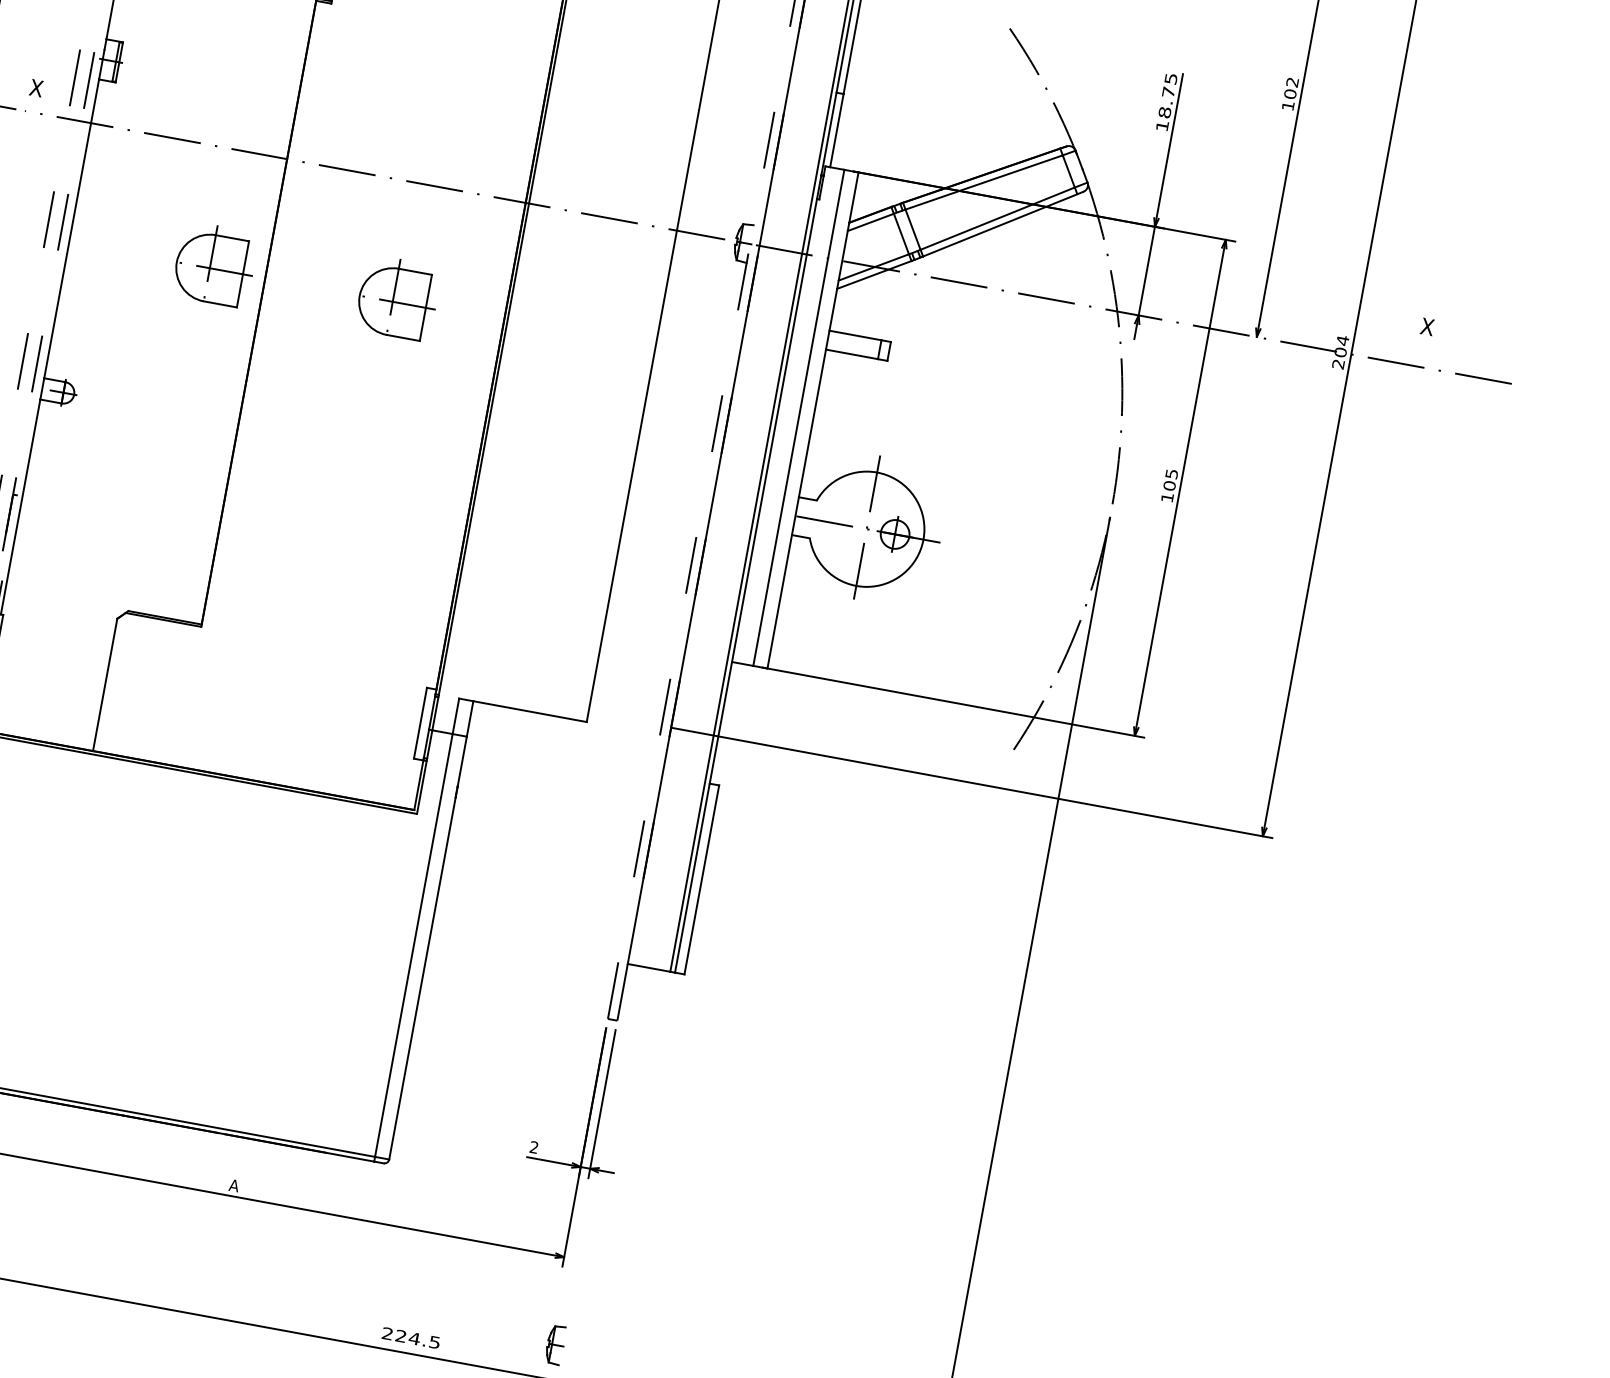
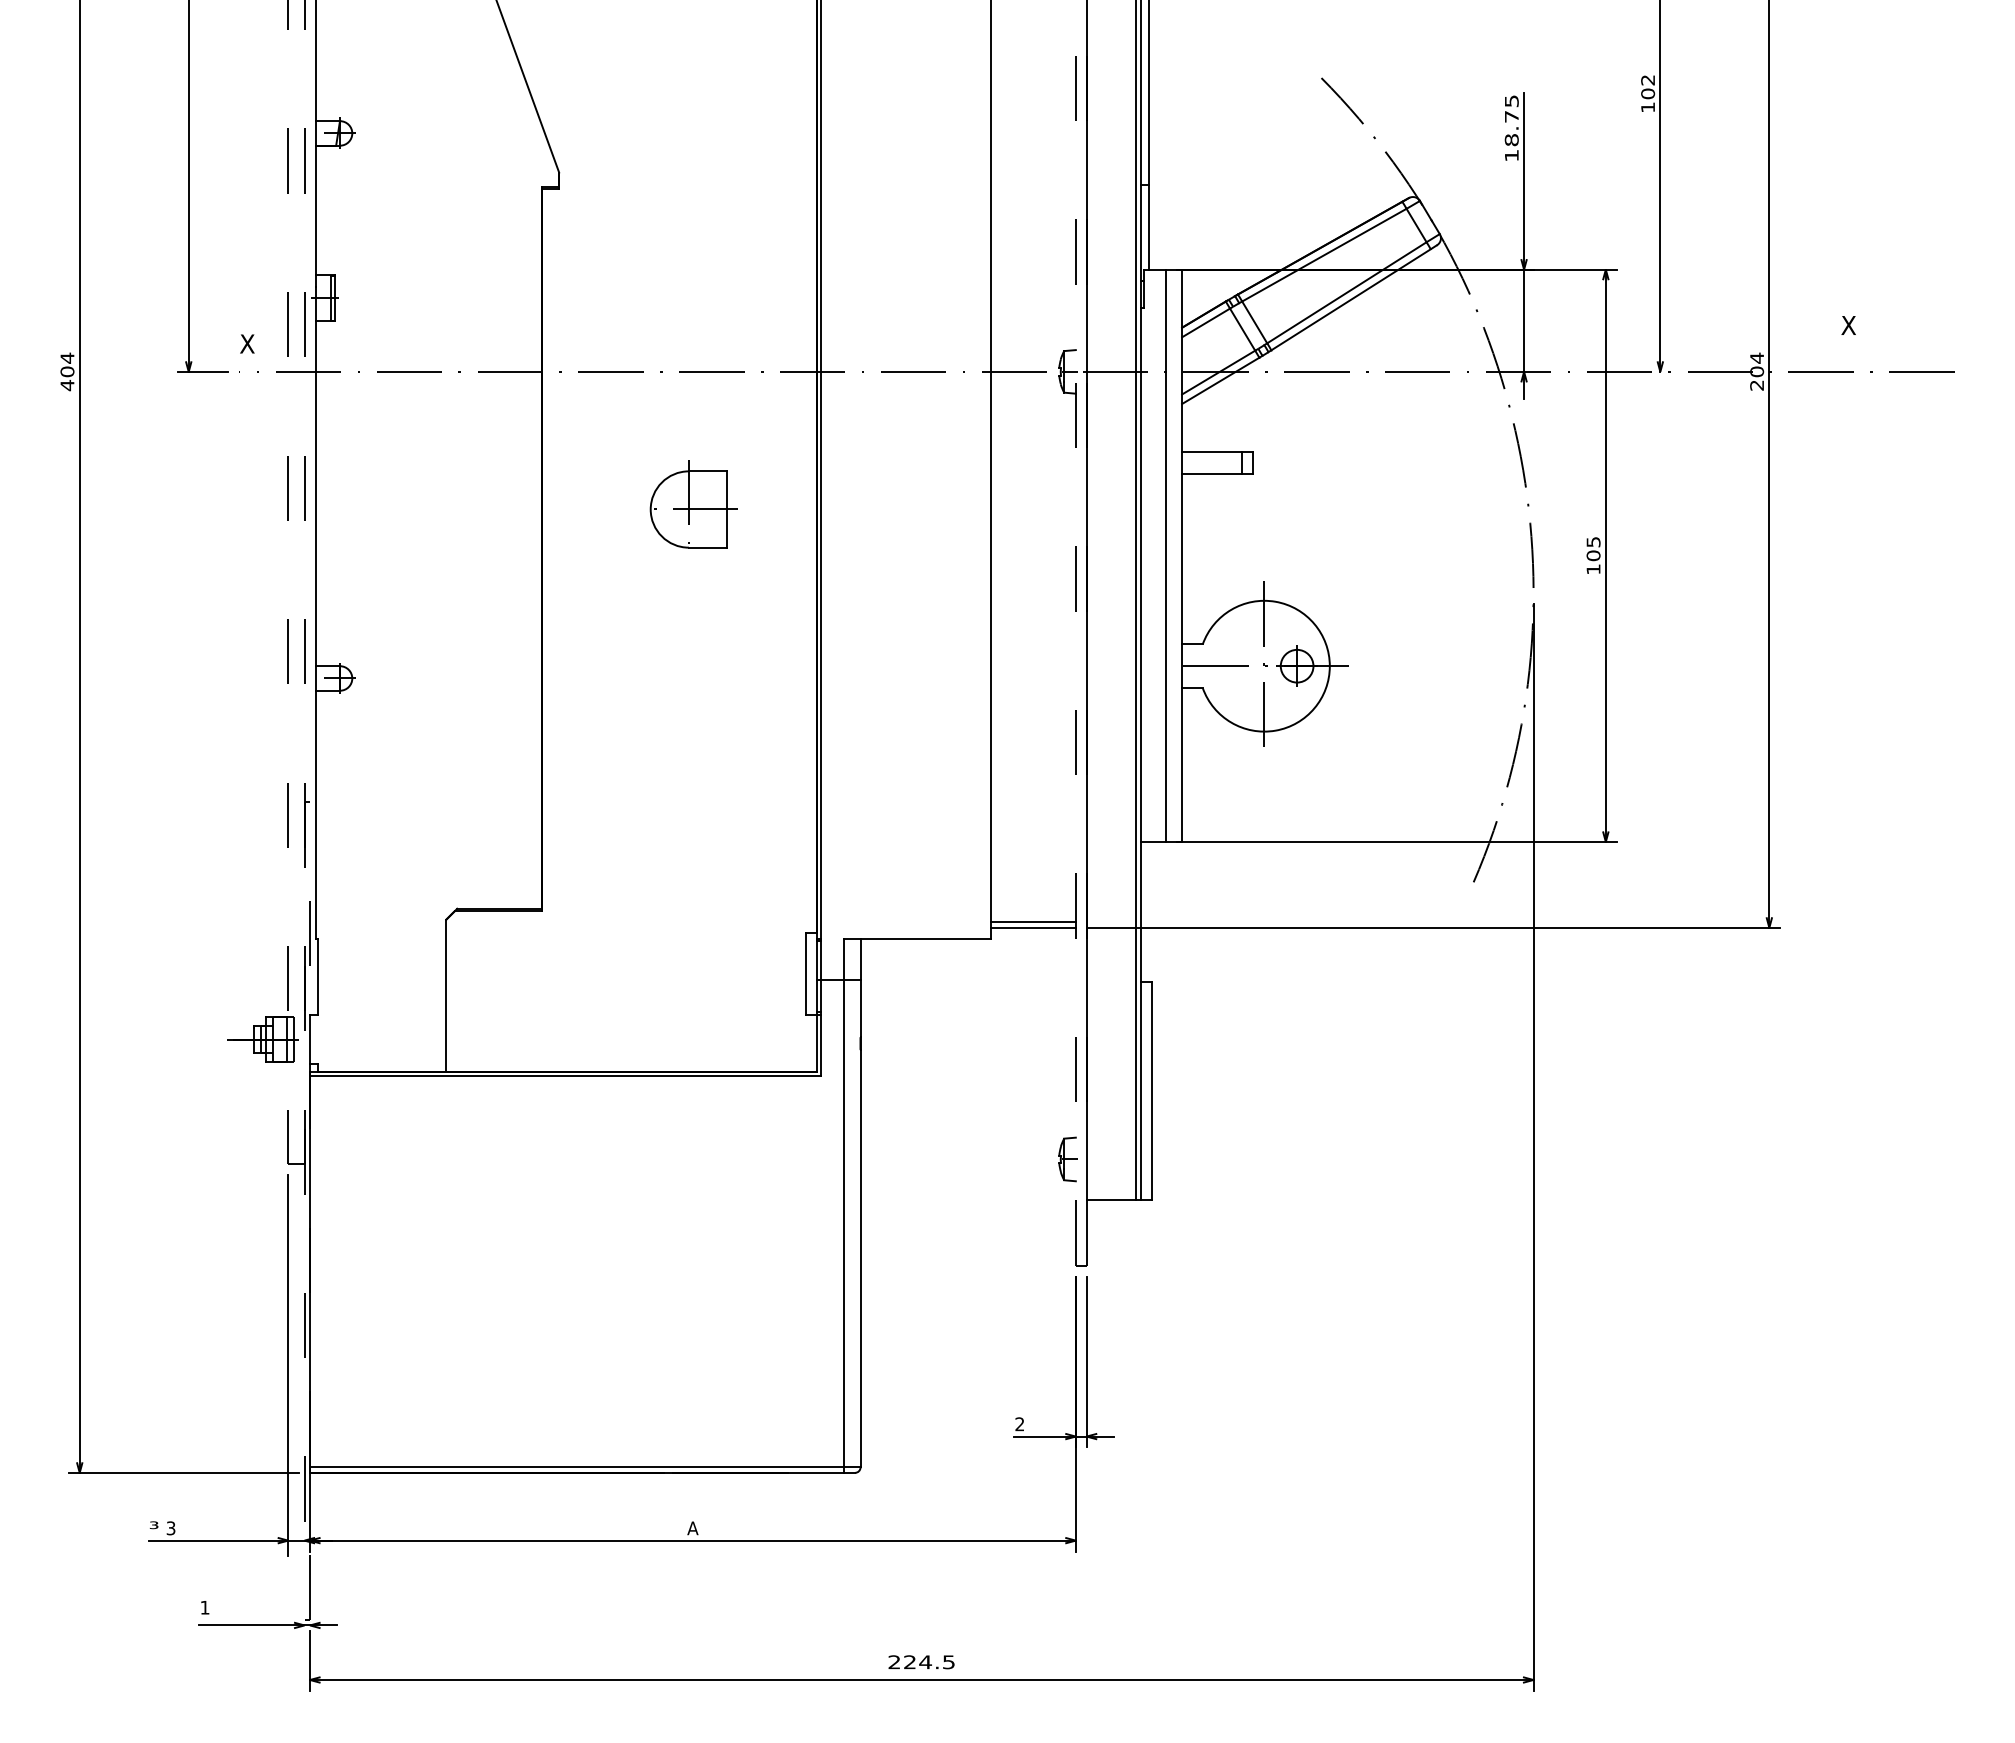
part: (214, 264) -> (482, 504), removed
line: (625, 714) -> (1033, 922), added
line: (625, 718) -> (1033, 927), added
part: (554, 1344) -> (1067, 1159), moved

